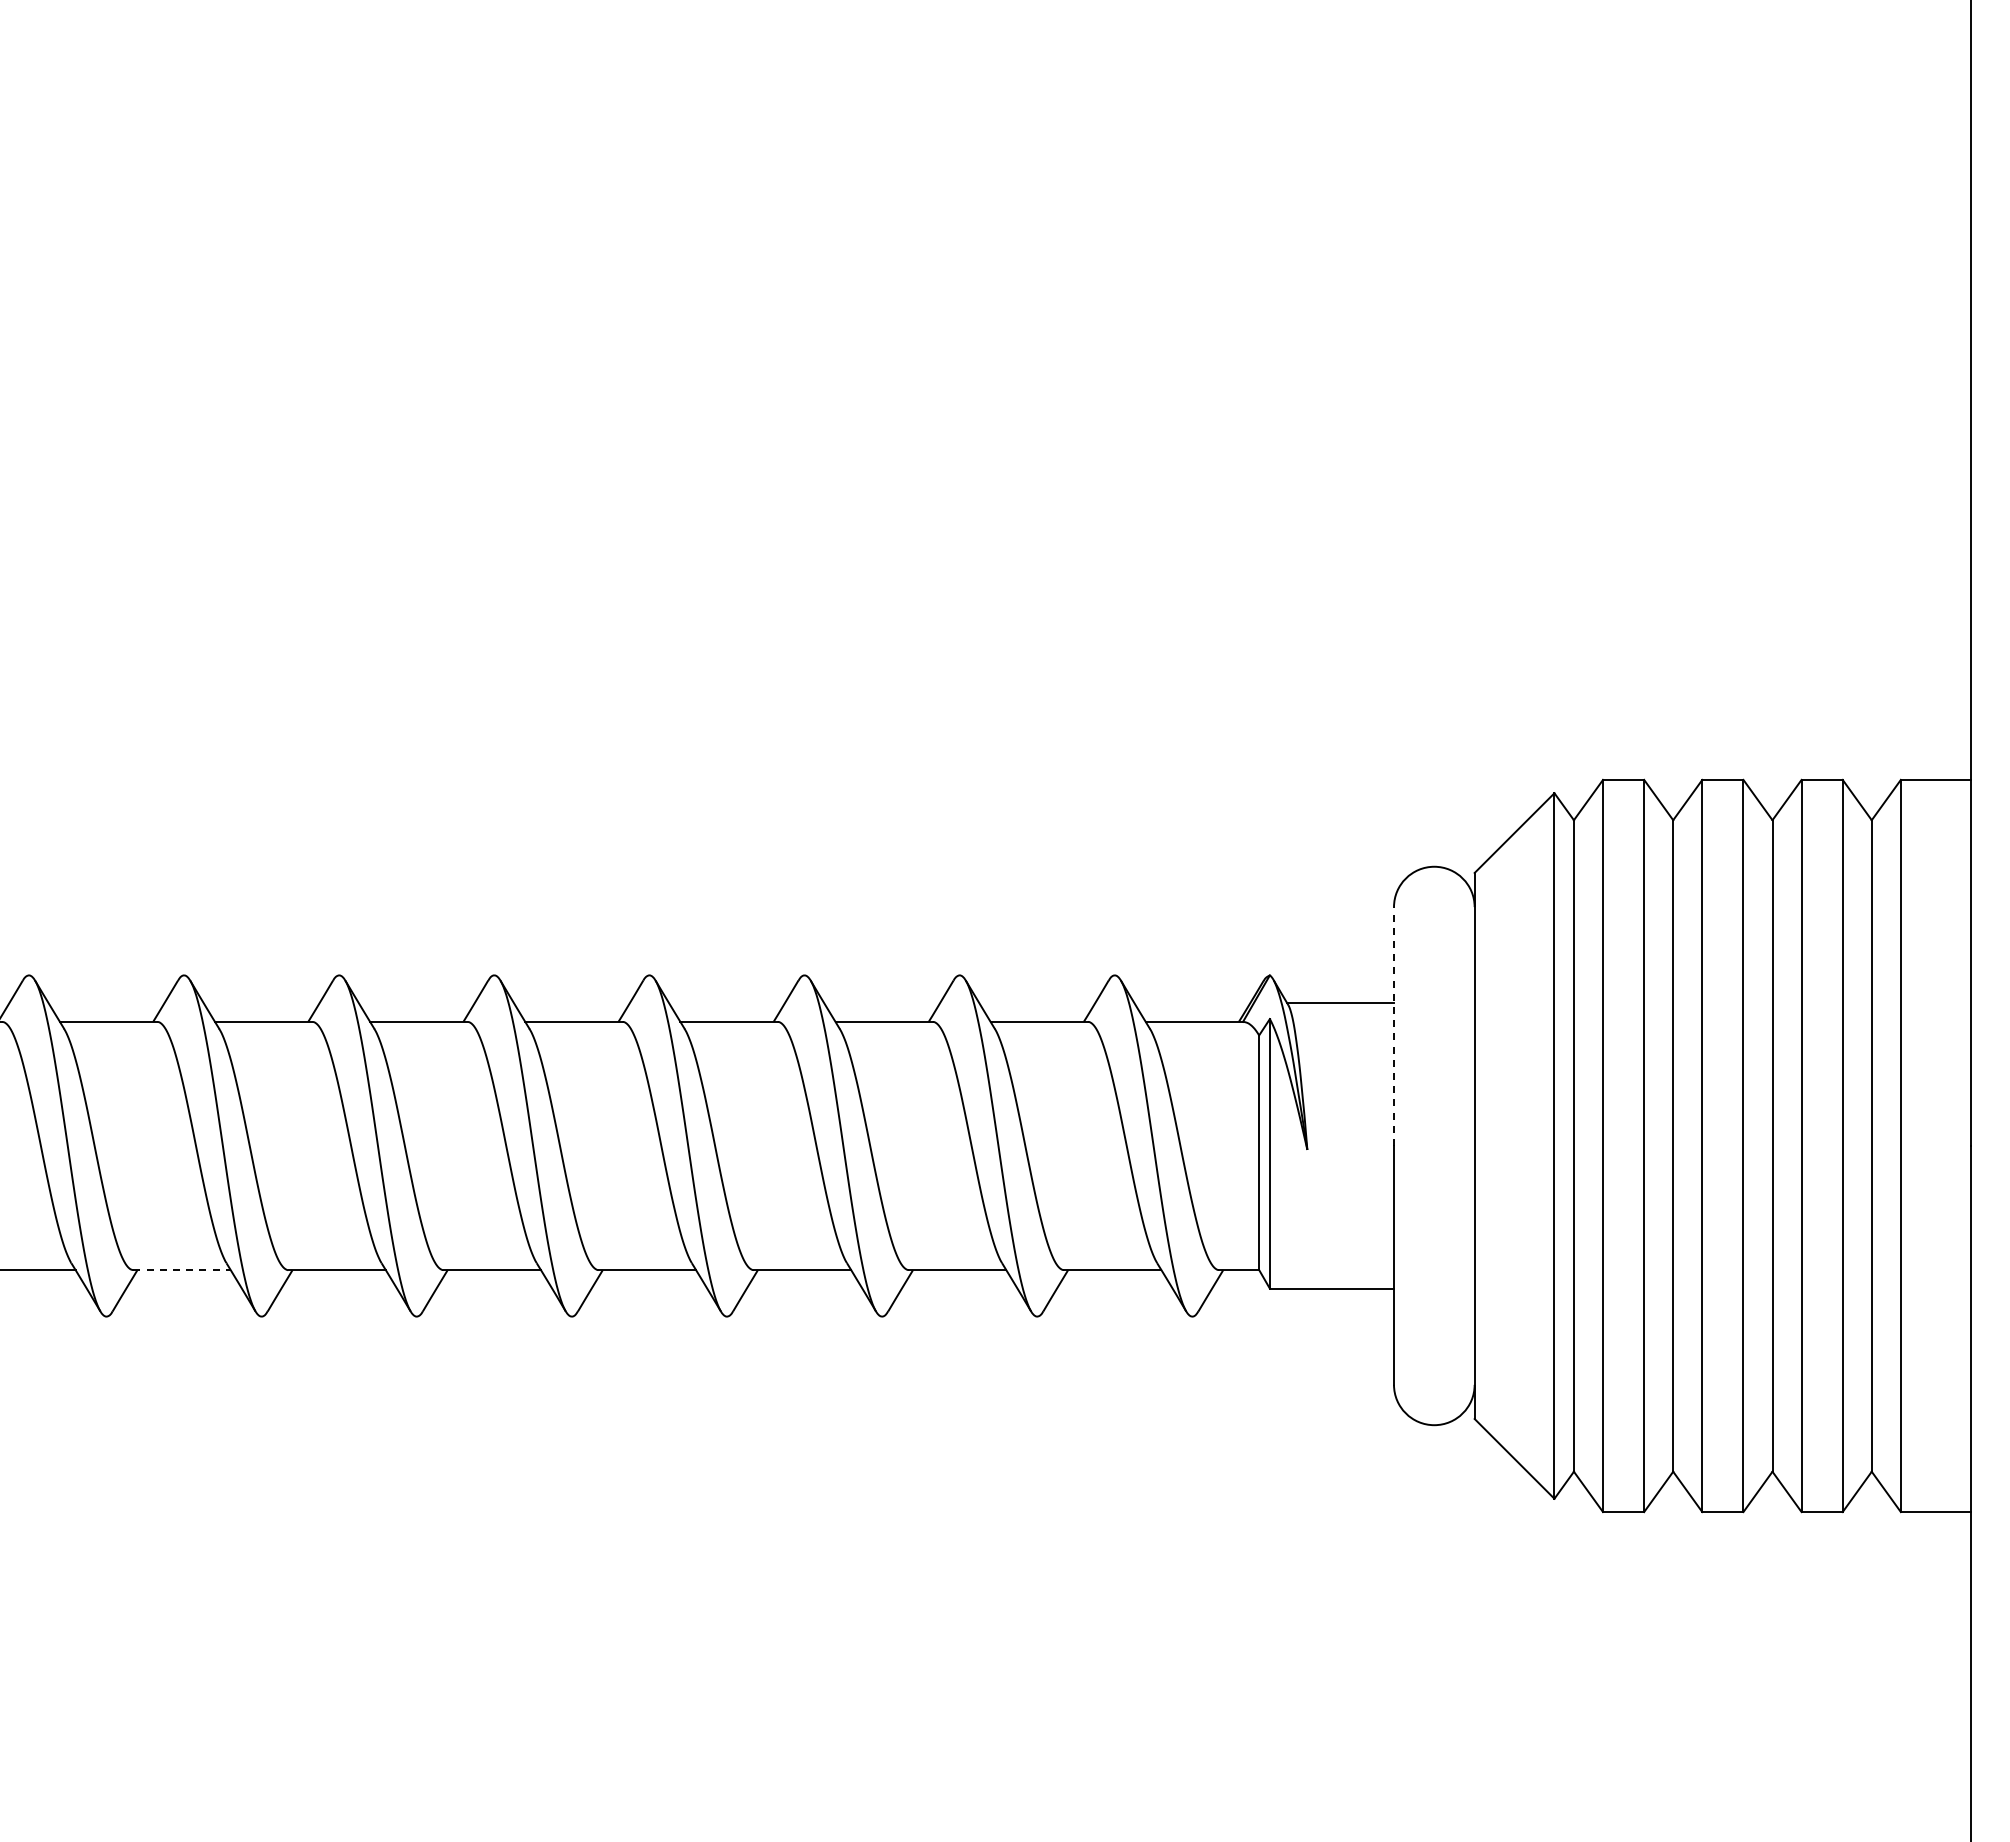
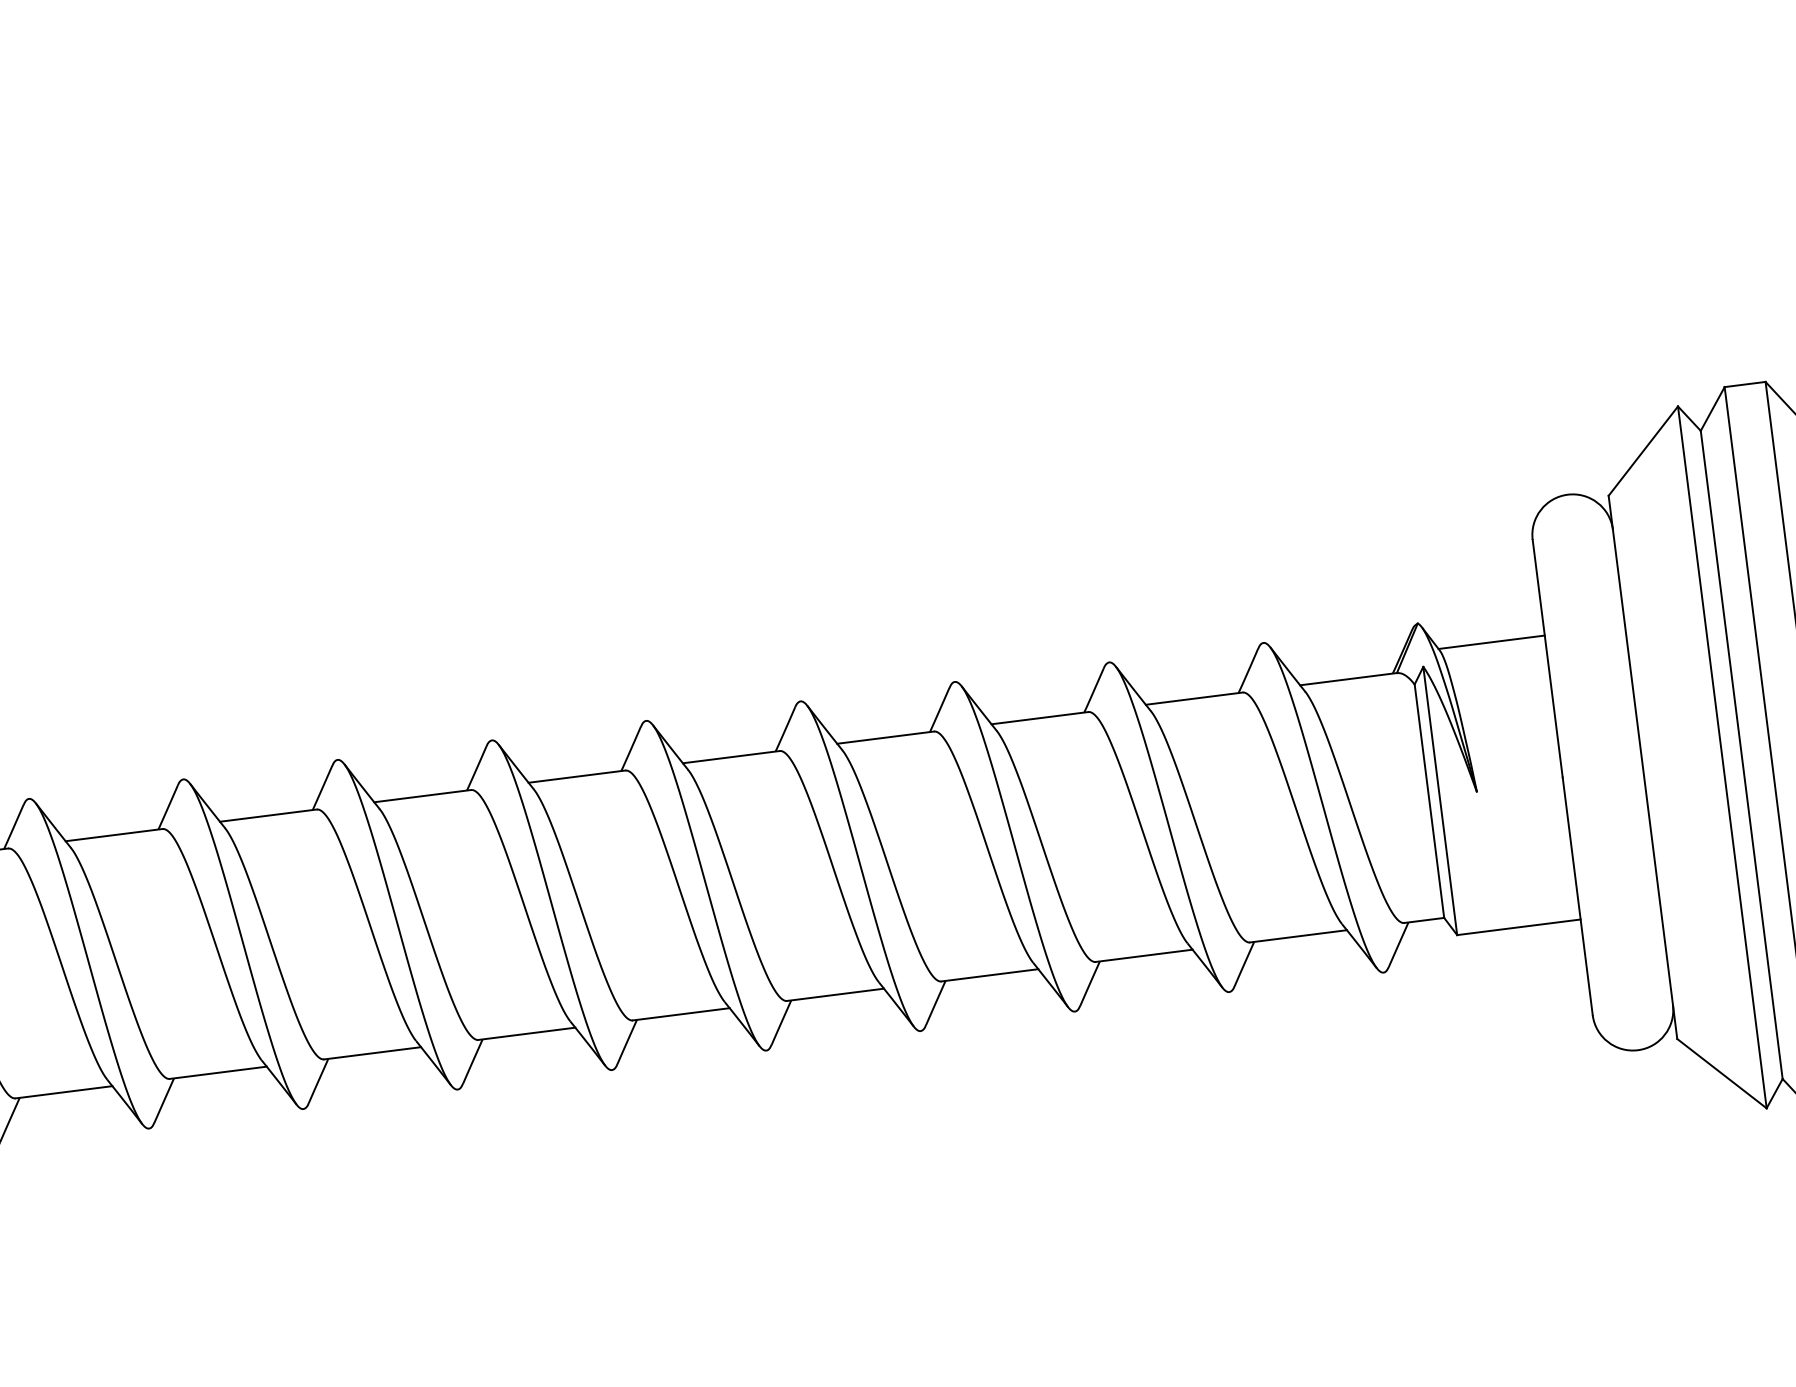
line: (1394, 1026) -> (1548, 658), dashed -> solid
line: (182, 1270) -> (373, 1053), dashed -> solid

